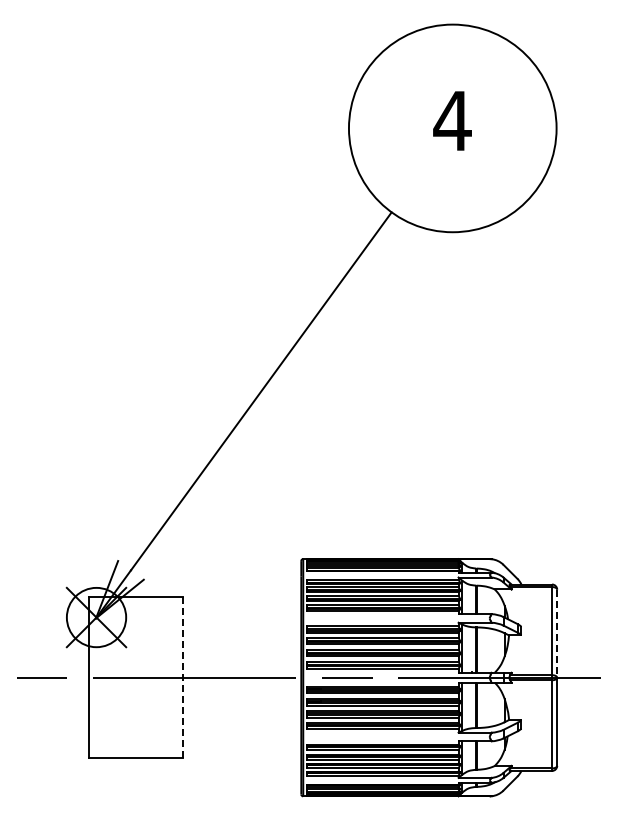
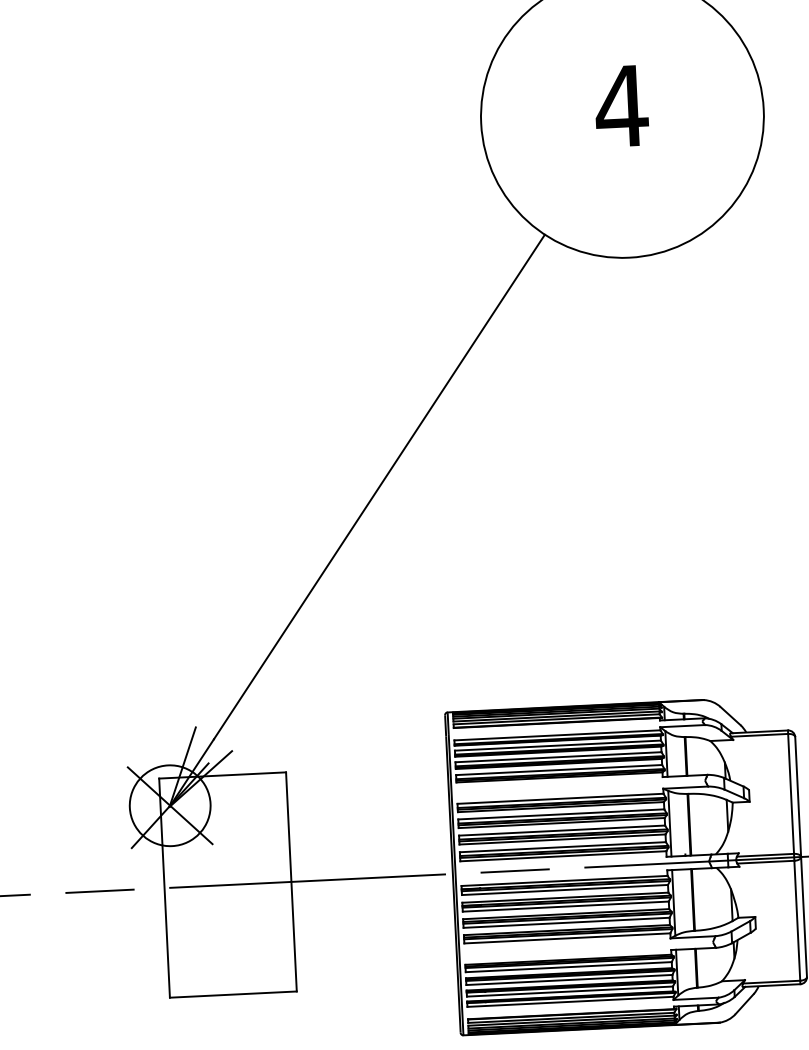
line: (557, 634) -> (798, 798), dashed -> solid
line: (182, 677) -> (291, 881), dashed -> solid

